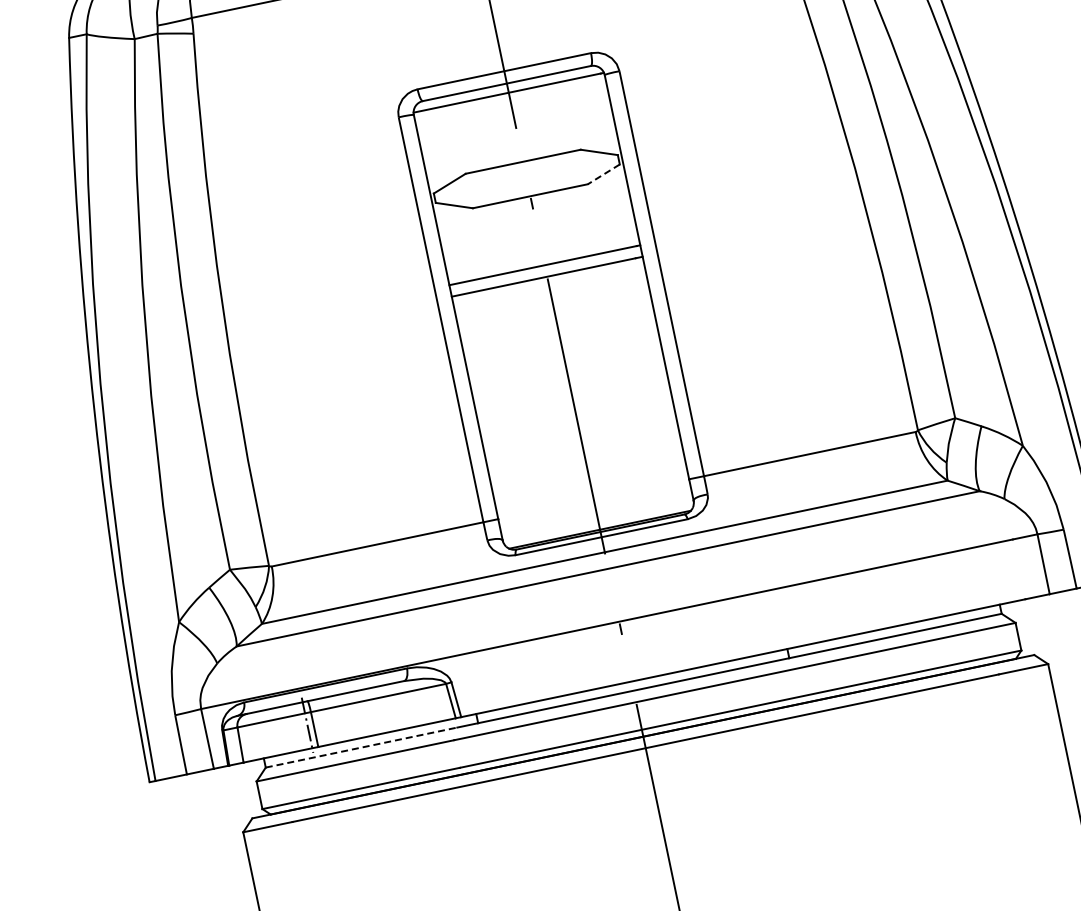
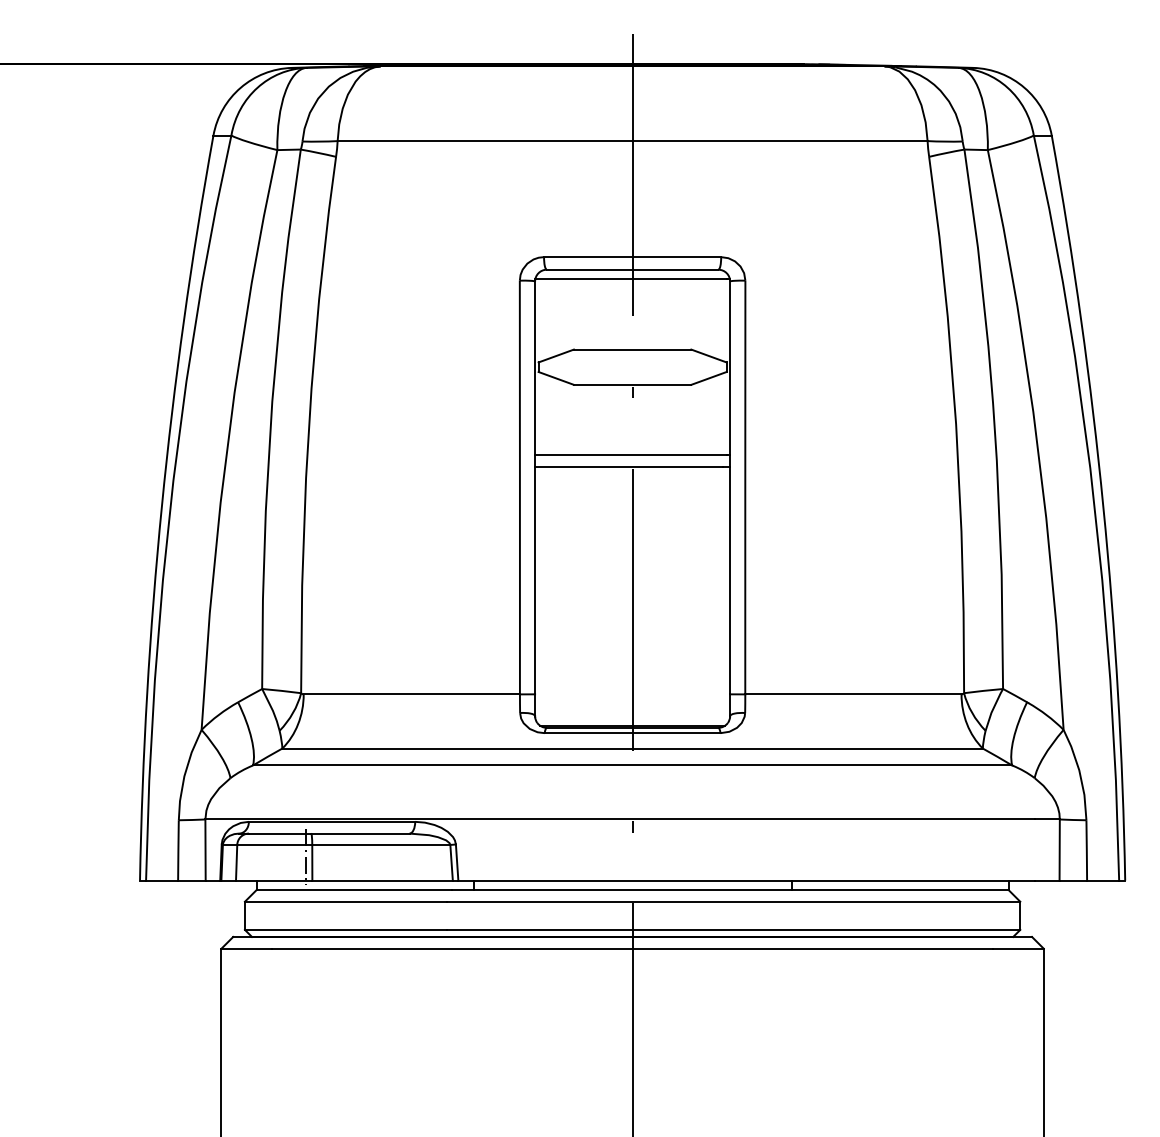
line: (603, 174) -> (708, 378), dashed -> solid
line: (361, 747) -> (354, 889), dashed -> solid

